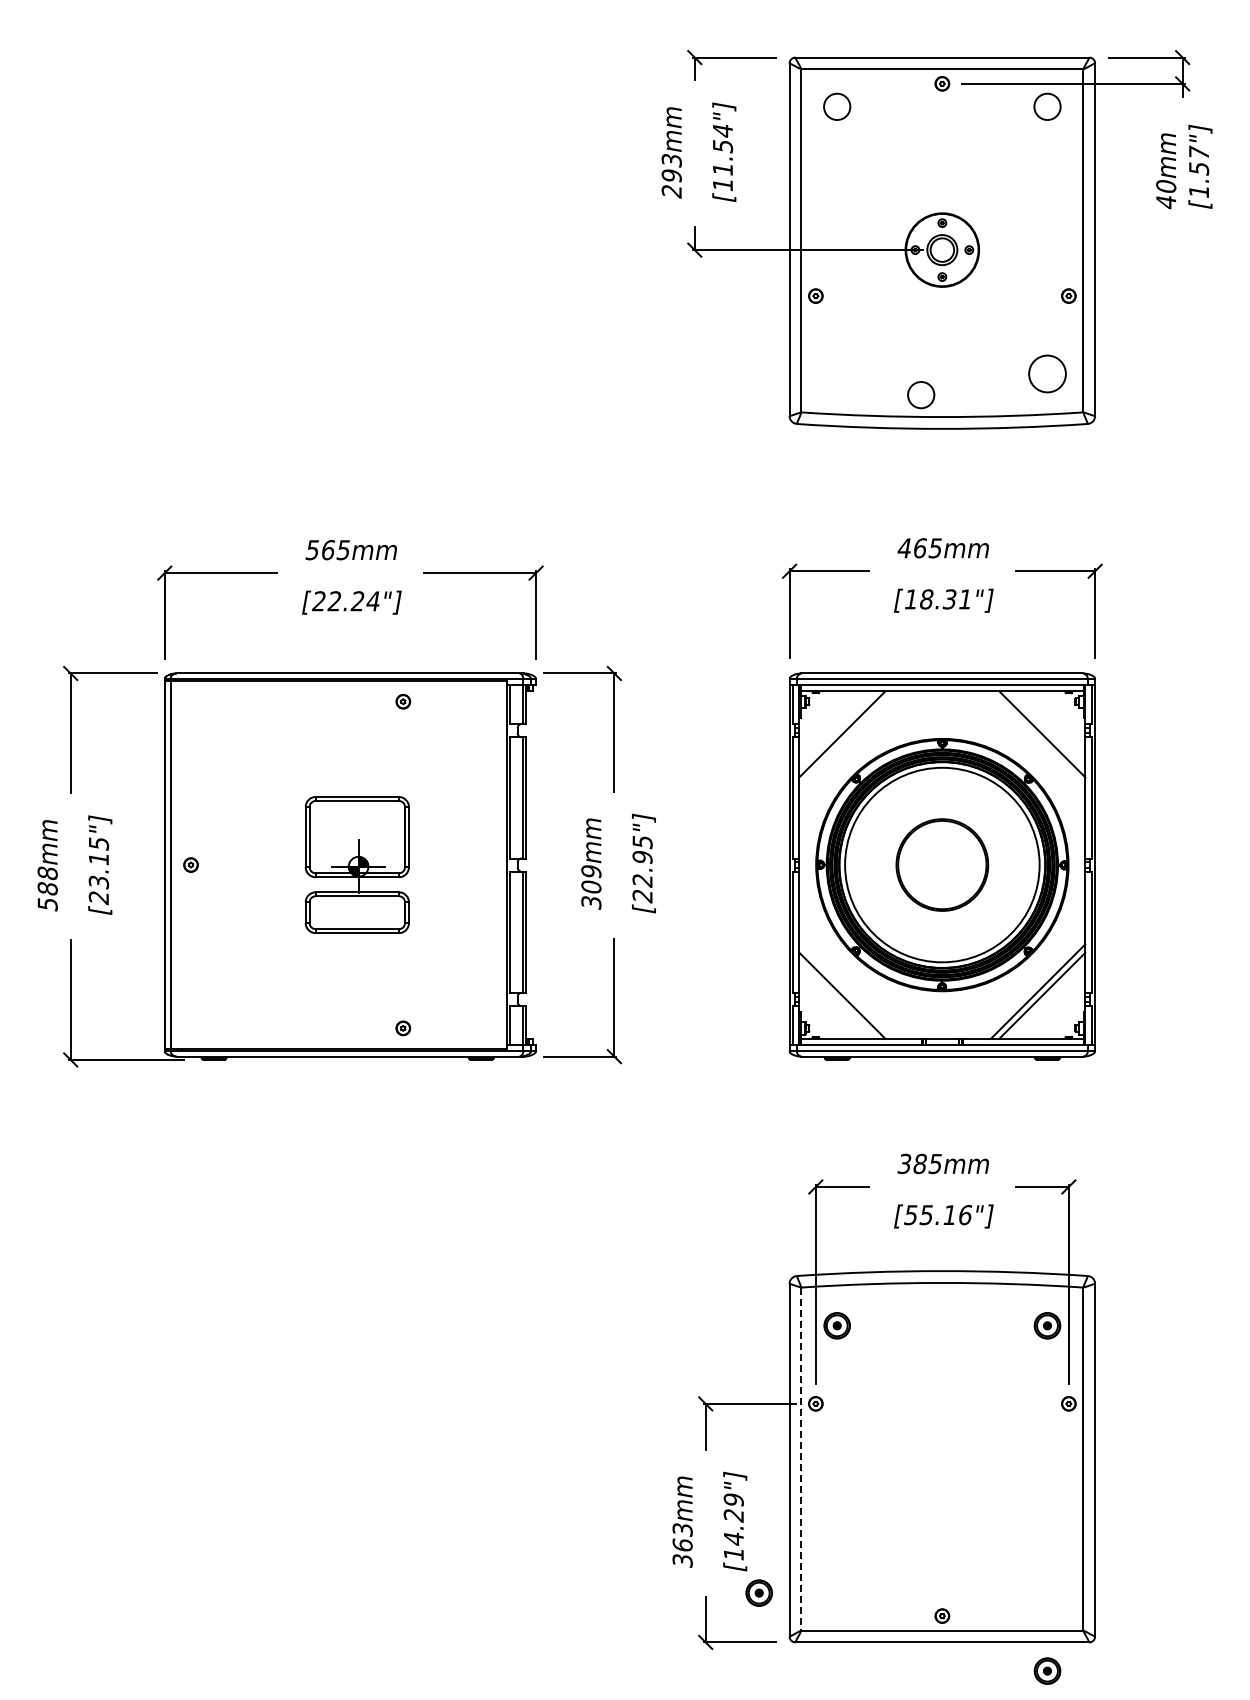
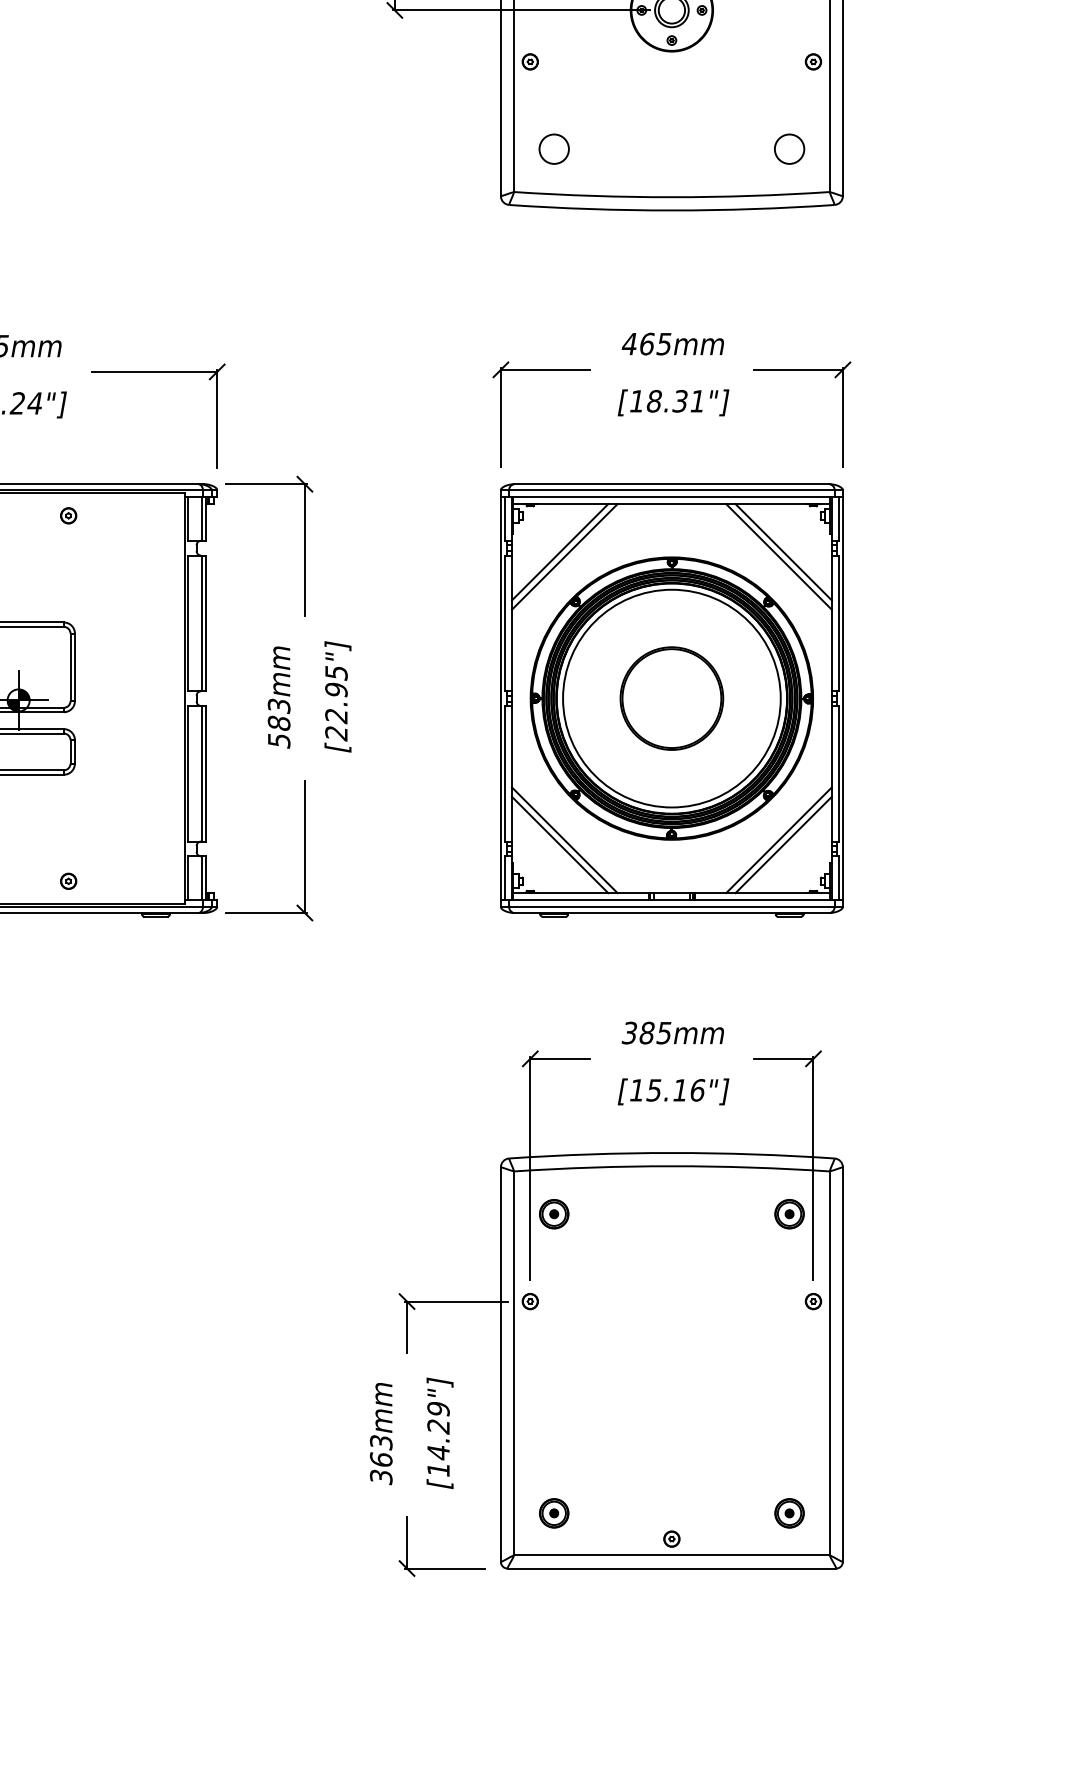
circle: (1047, 374) -> (789, 149), size x0.71
circle: (921, 395) -> (554, 149), moved
line: (846, 738) -> (564, 556), added
line: (1037, 738) -> (778, 556), added
text: (591, 886) -> (279, 722), 309mm -> 583mm
line: (846, 991) -> (564, 840), added
text: (910, 1215) -> (636, 1090), [55.16"] -> [15.16"]
line: (801, 1459) -> (514, 1363), dashed -> solid
part: (758, 1592) -> (553, 1512), moved
part: (1047, 1670) -> (789, 1512), moved

